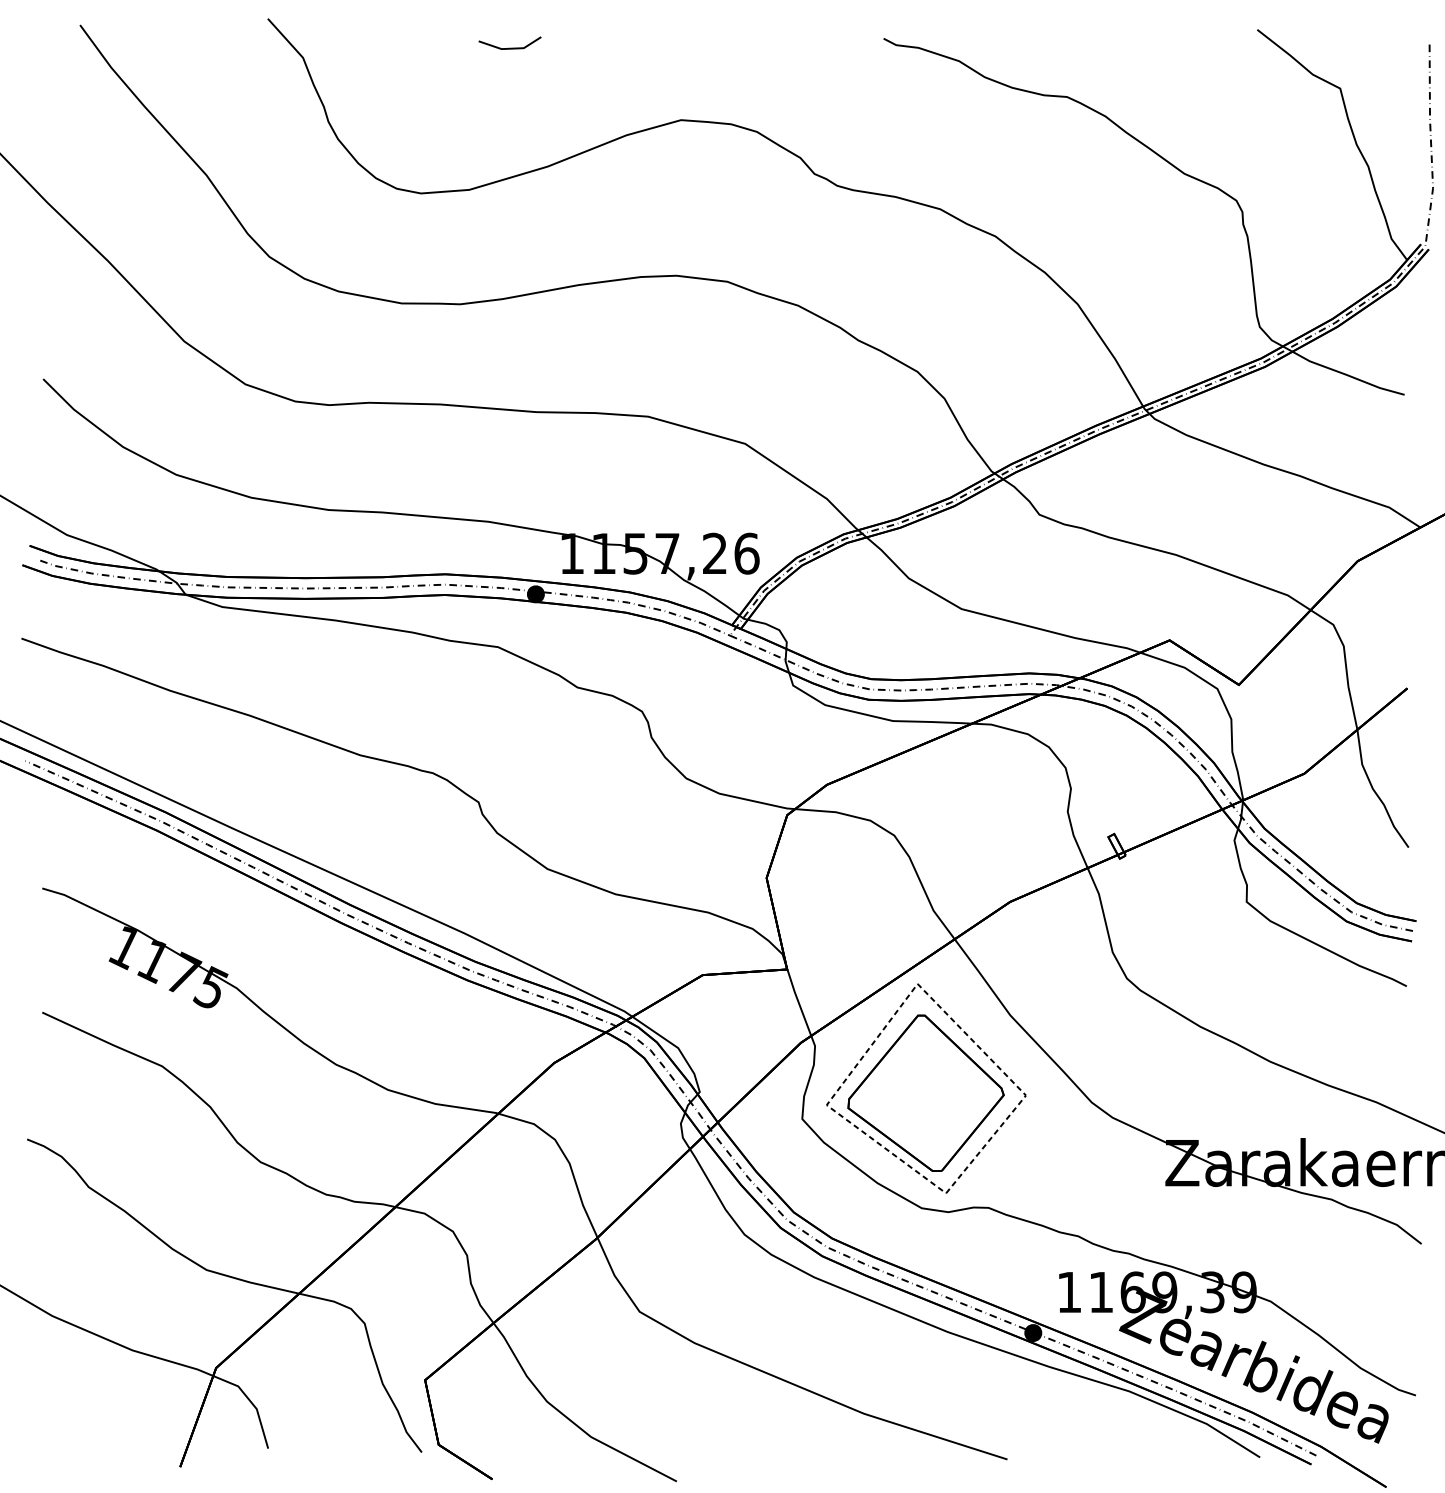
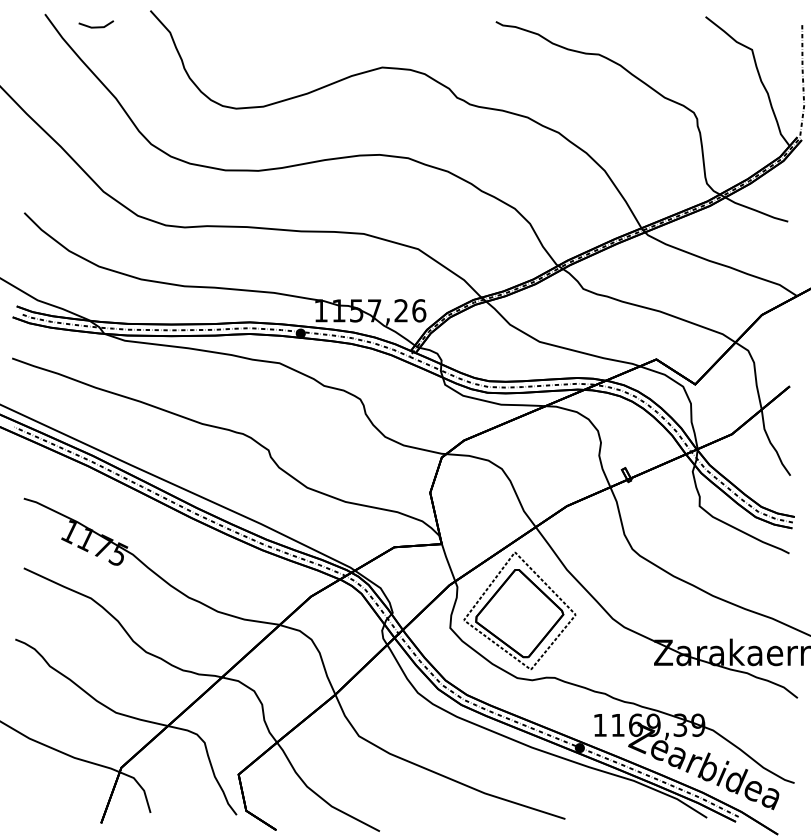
line: (510, 46) -> (96, 26), moved

